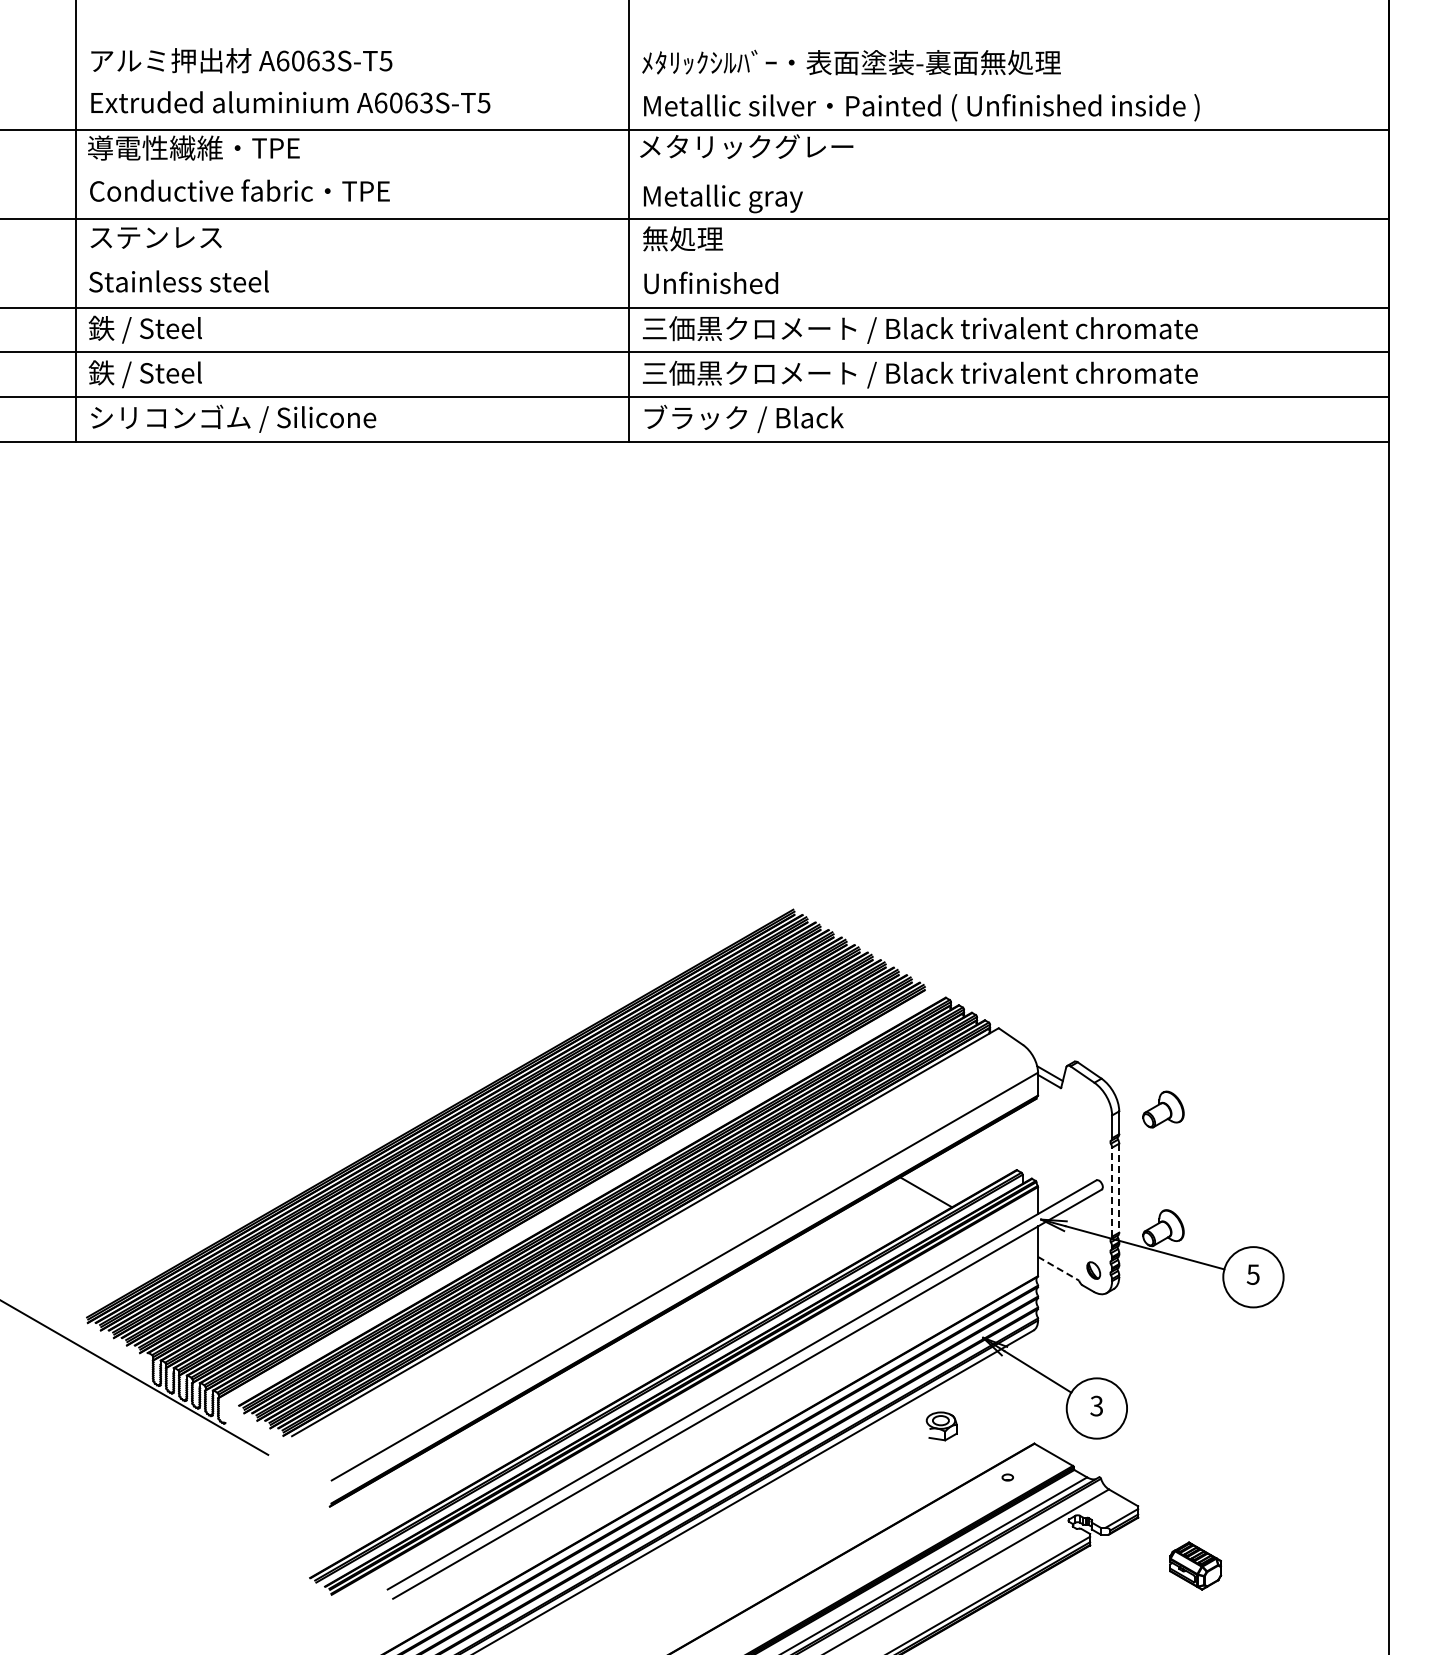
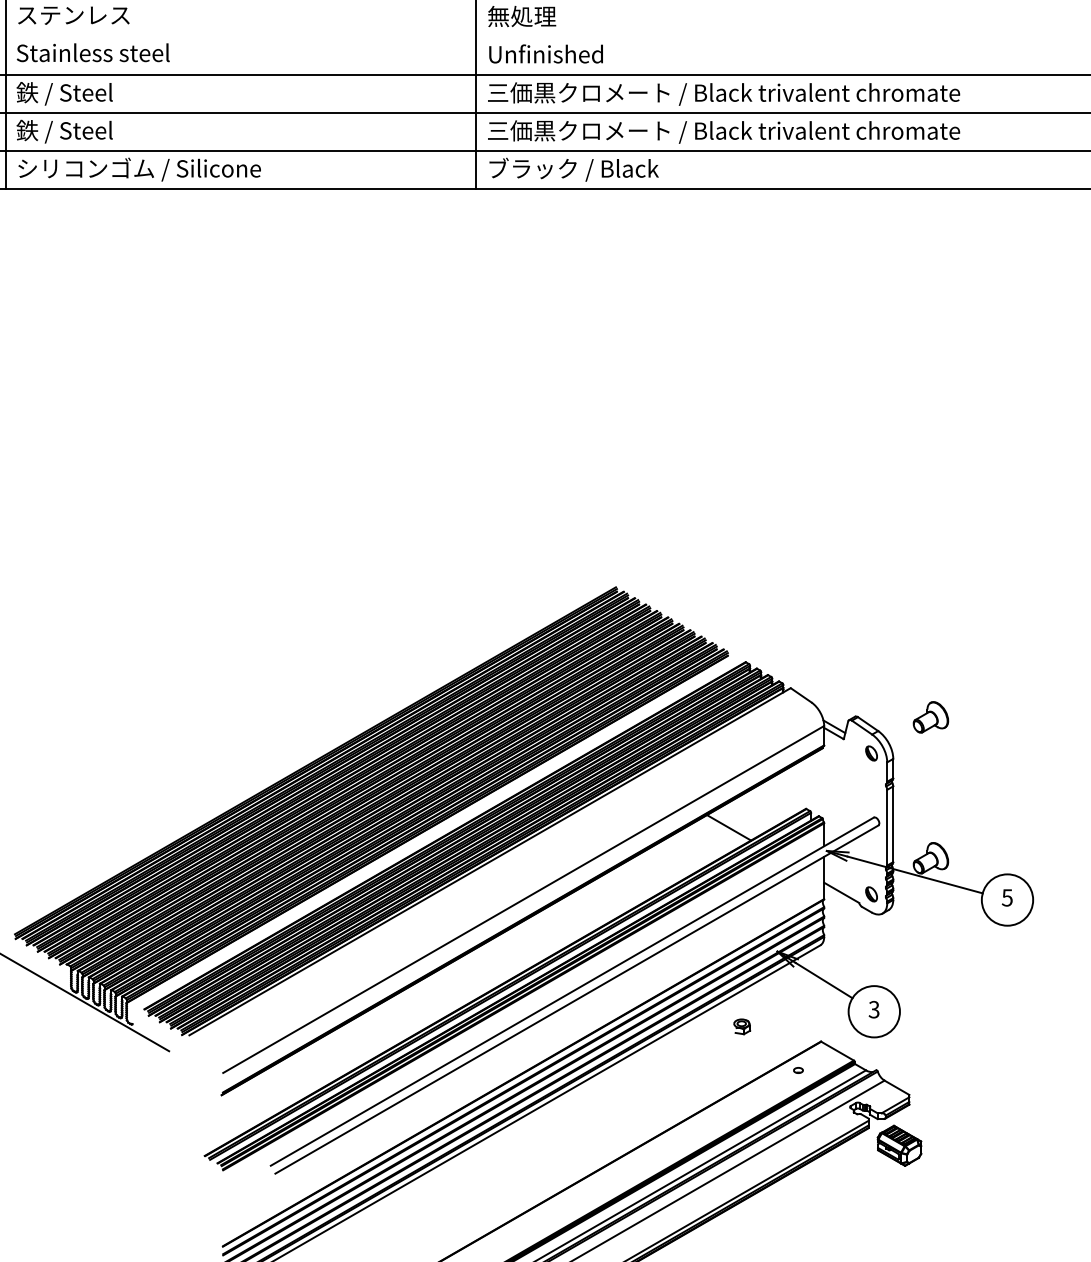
part: (1093, 1104) -> (871, 753), added
part: (1163, 1109) -> (930, 717), moved
line: (1119, 1188) -> (893, 824), dashed -> solid
line: (1112, 1192) -> (887, 827), dashed -> solid
line: (1058, 1268) -> (841, 892), dashed -> solid
part: (941, 1425) -> (742, 1026), size x0.62
part: (1195, 1565) -> (899, 1145), moved

